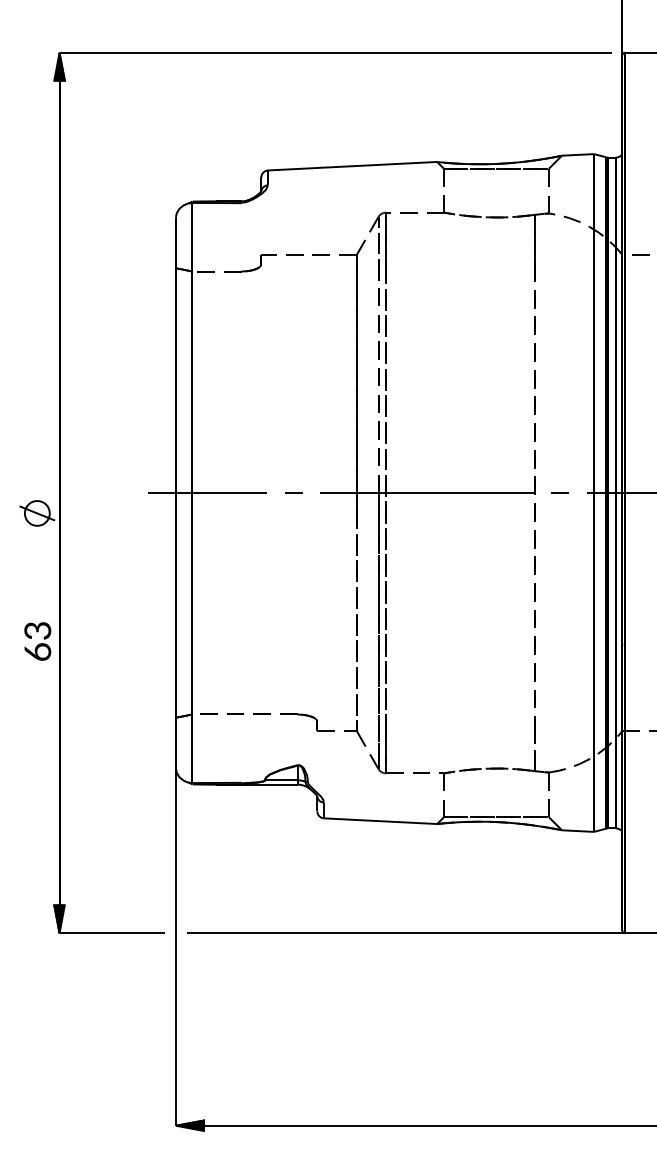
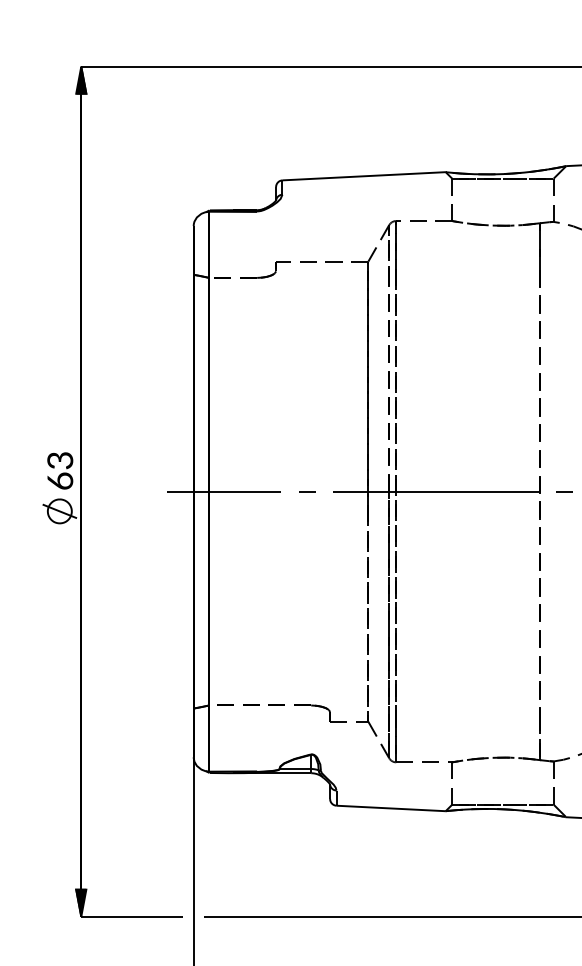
text: (37, 641) -> (59, 470), moved

